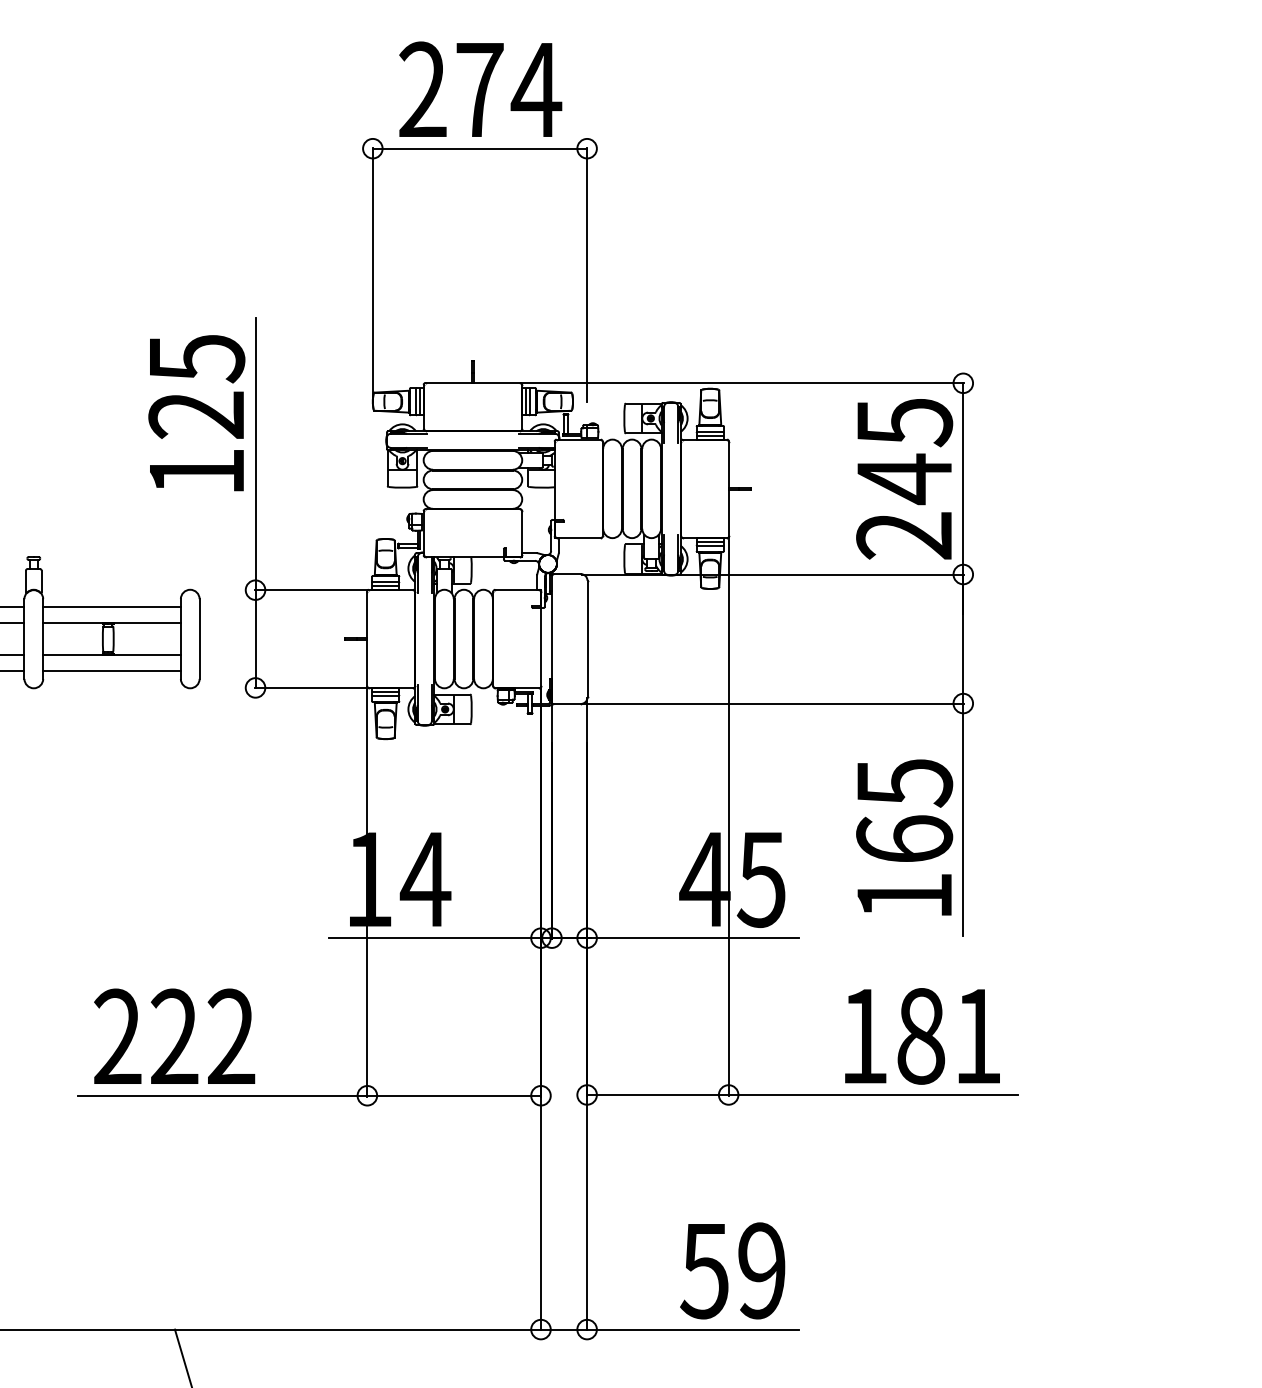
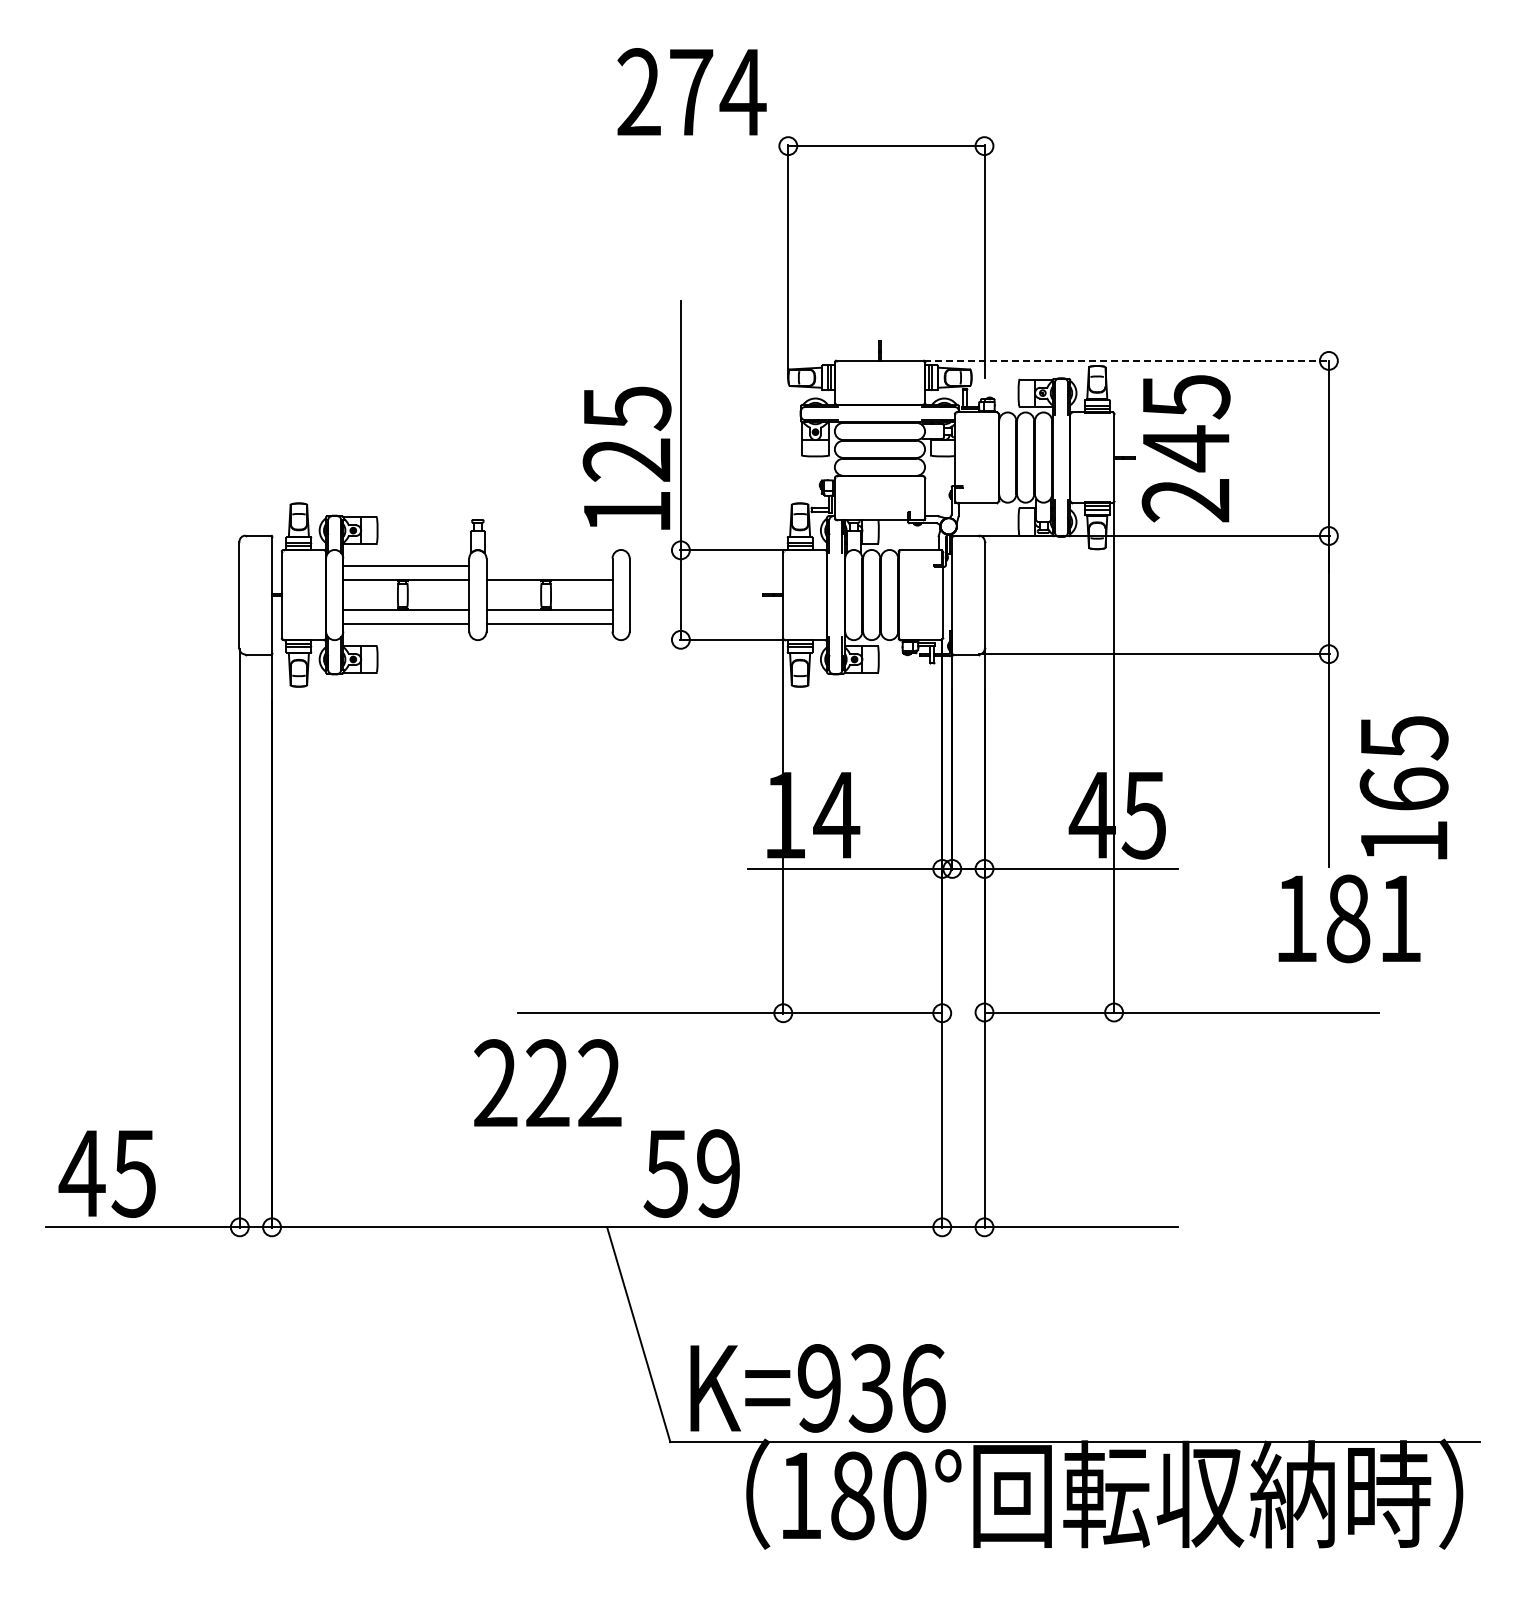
text: (480, 89) -> (691, 91), moved
line: (742, 382) -> (1126, 360), solid -> dashed
text: (196, 412) -> (626, 457), moved
text: (903, 478) -> (1185, 448), moved
line: (112, 607) -> (549, 566), removed
text: (903, 837) -> (1403, 787), moved
text: (174, 1035) -> (547, 1082), moved
text: (922, 1035) -> (1349, 918), moved
text: (732, 1270) -> (691, 1173), moved

